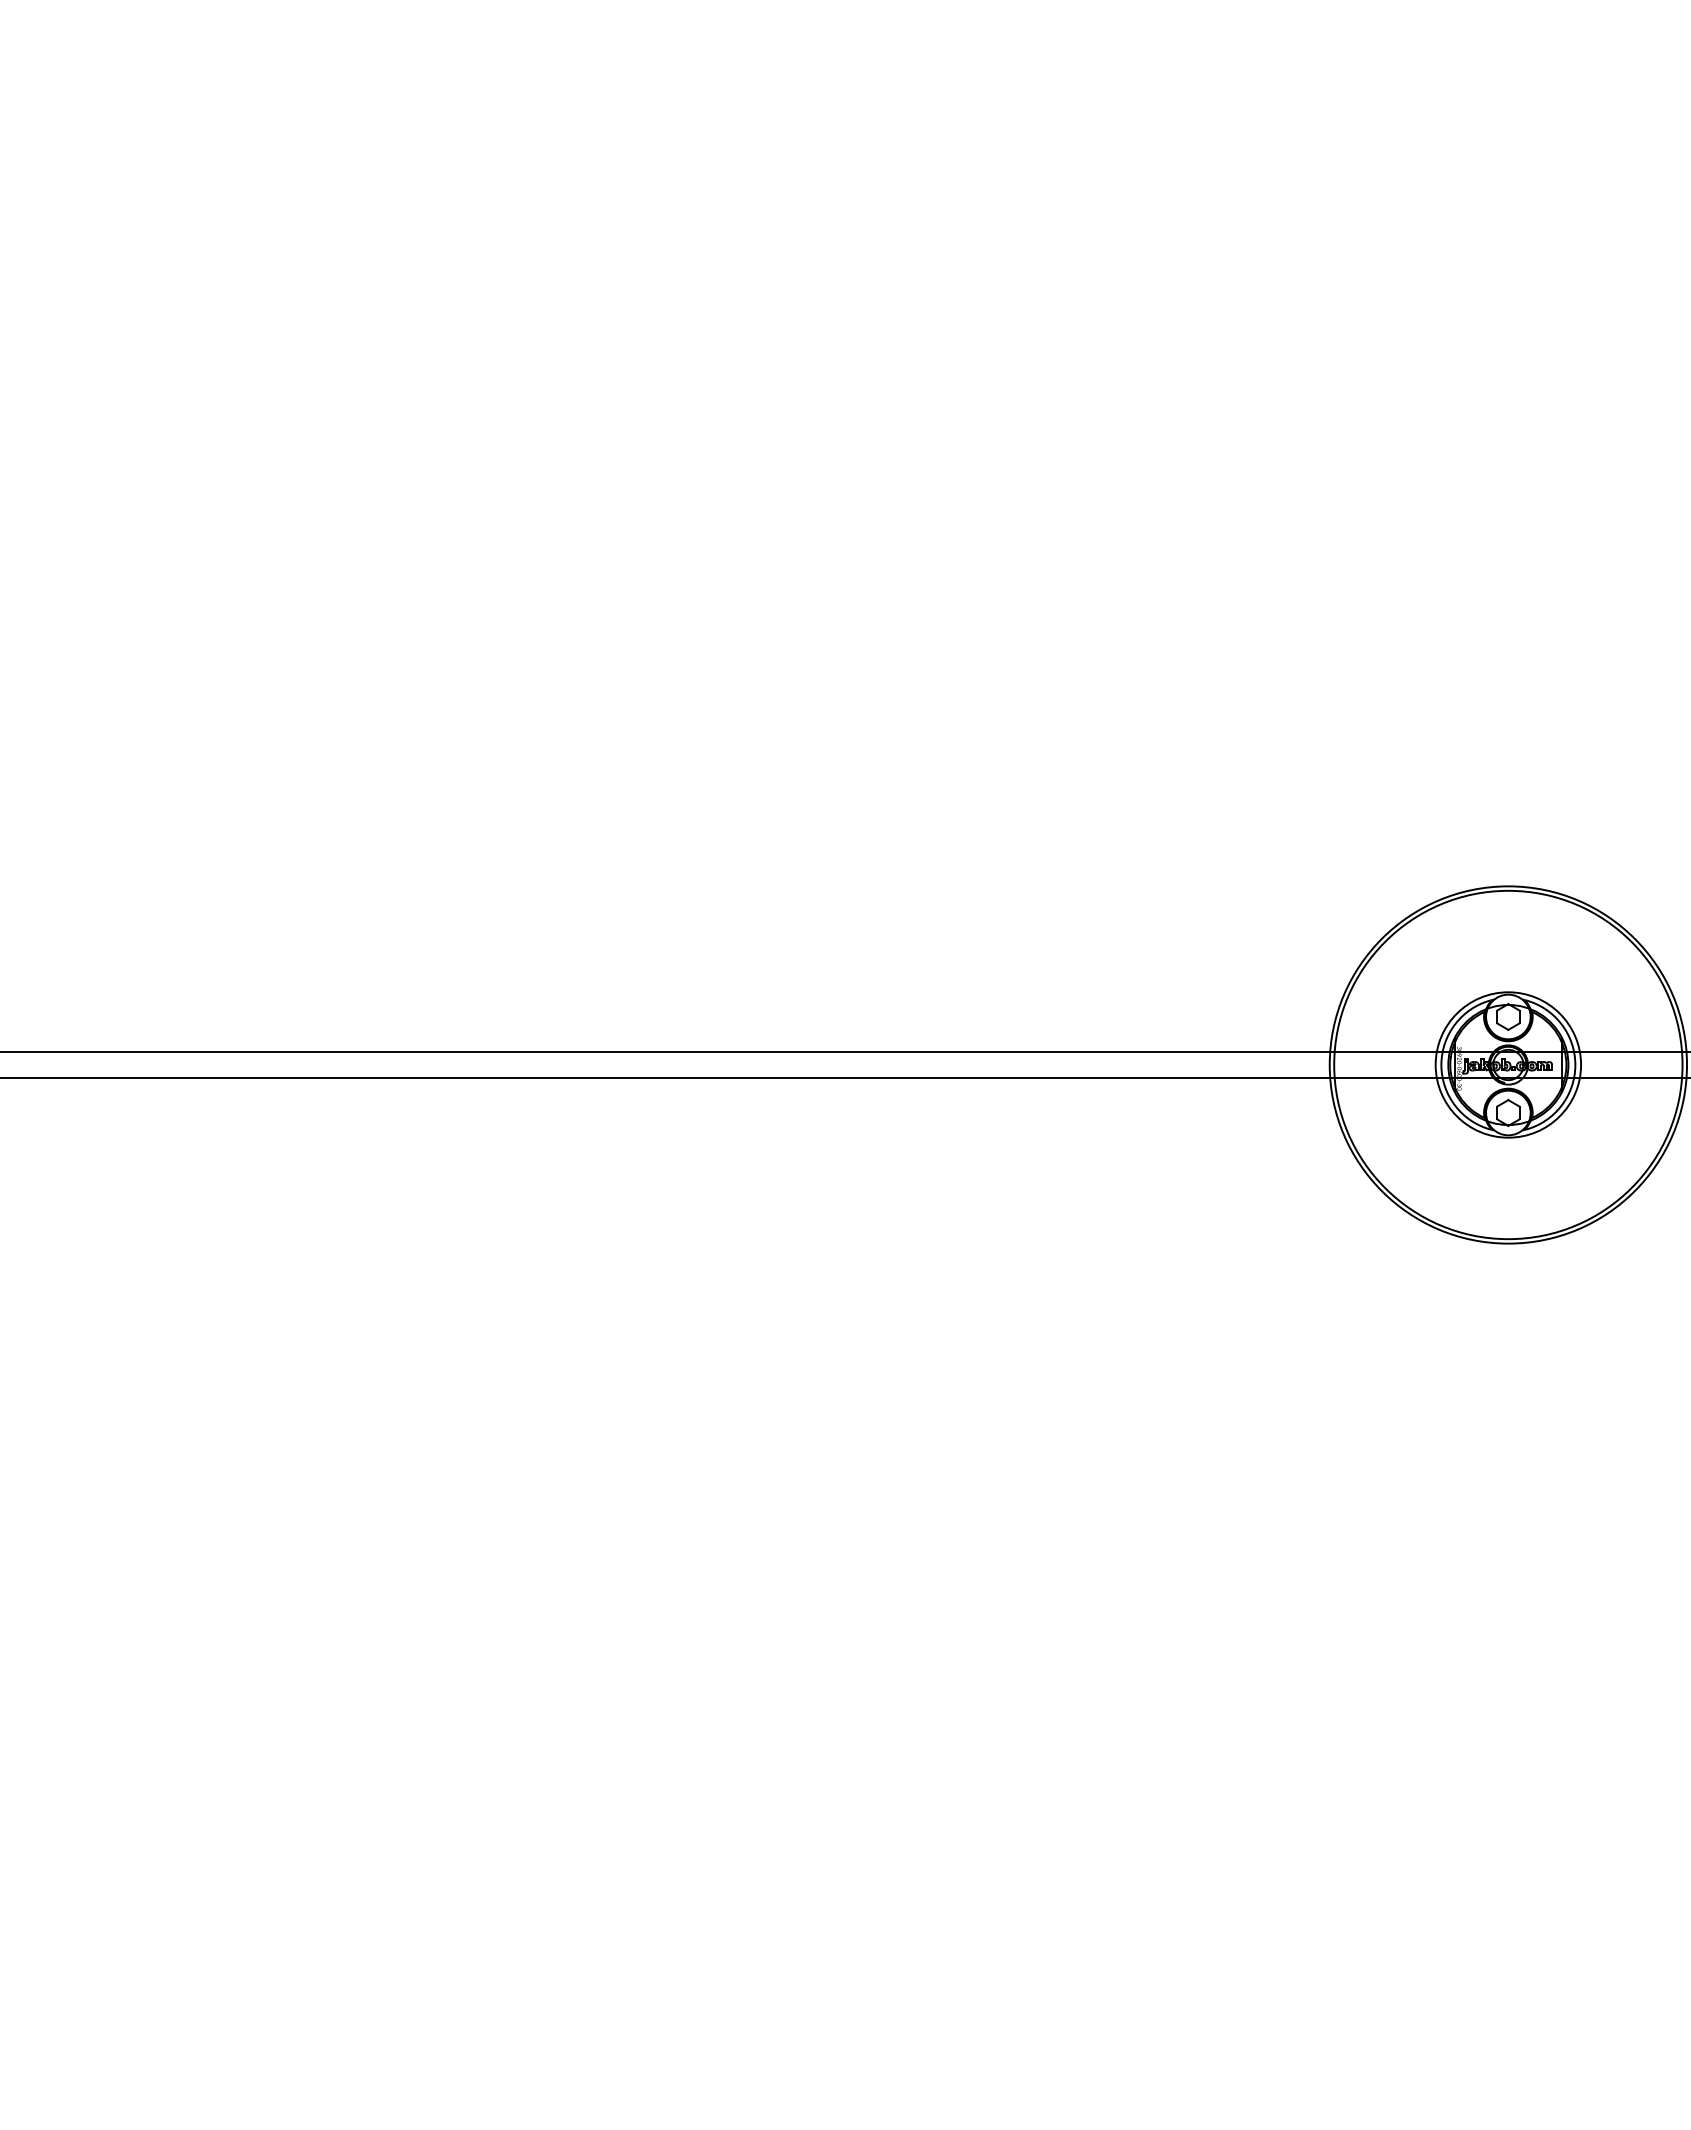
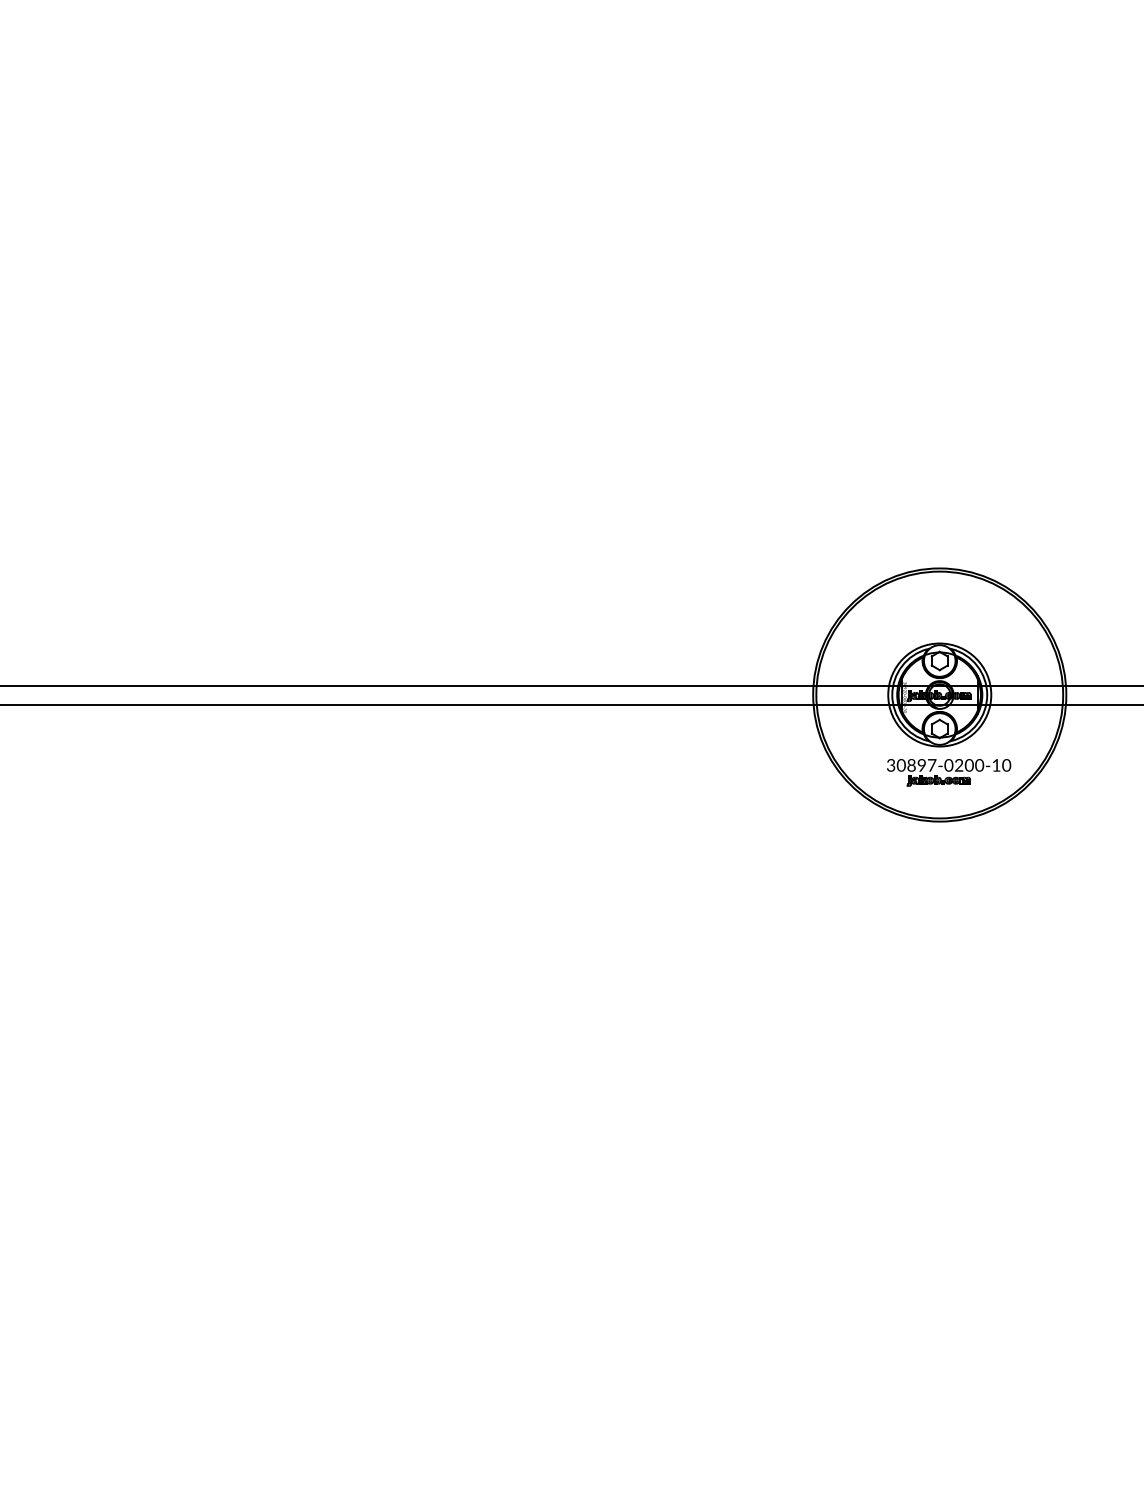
part: (1521, 1174) -> (949, 772), added

